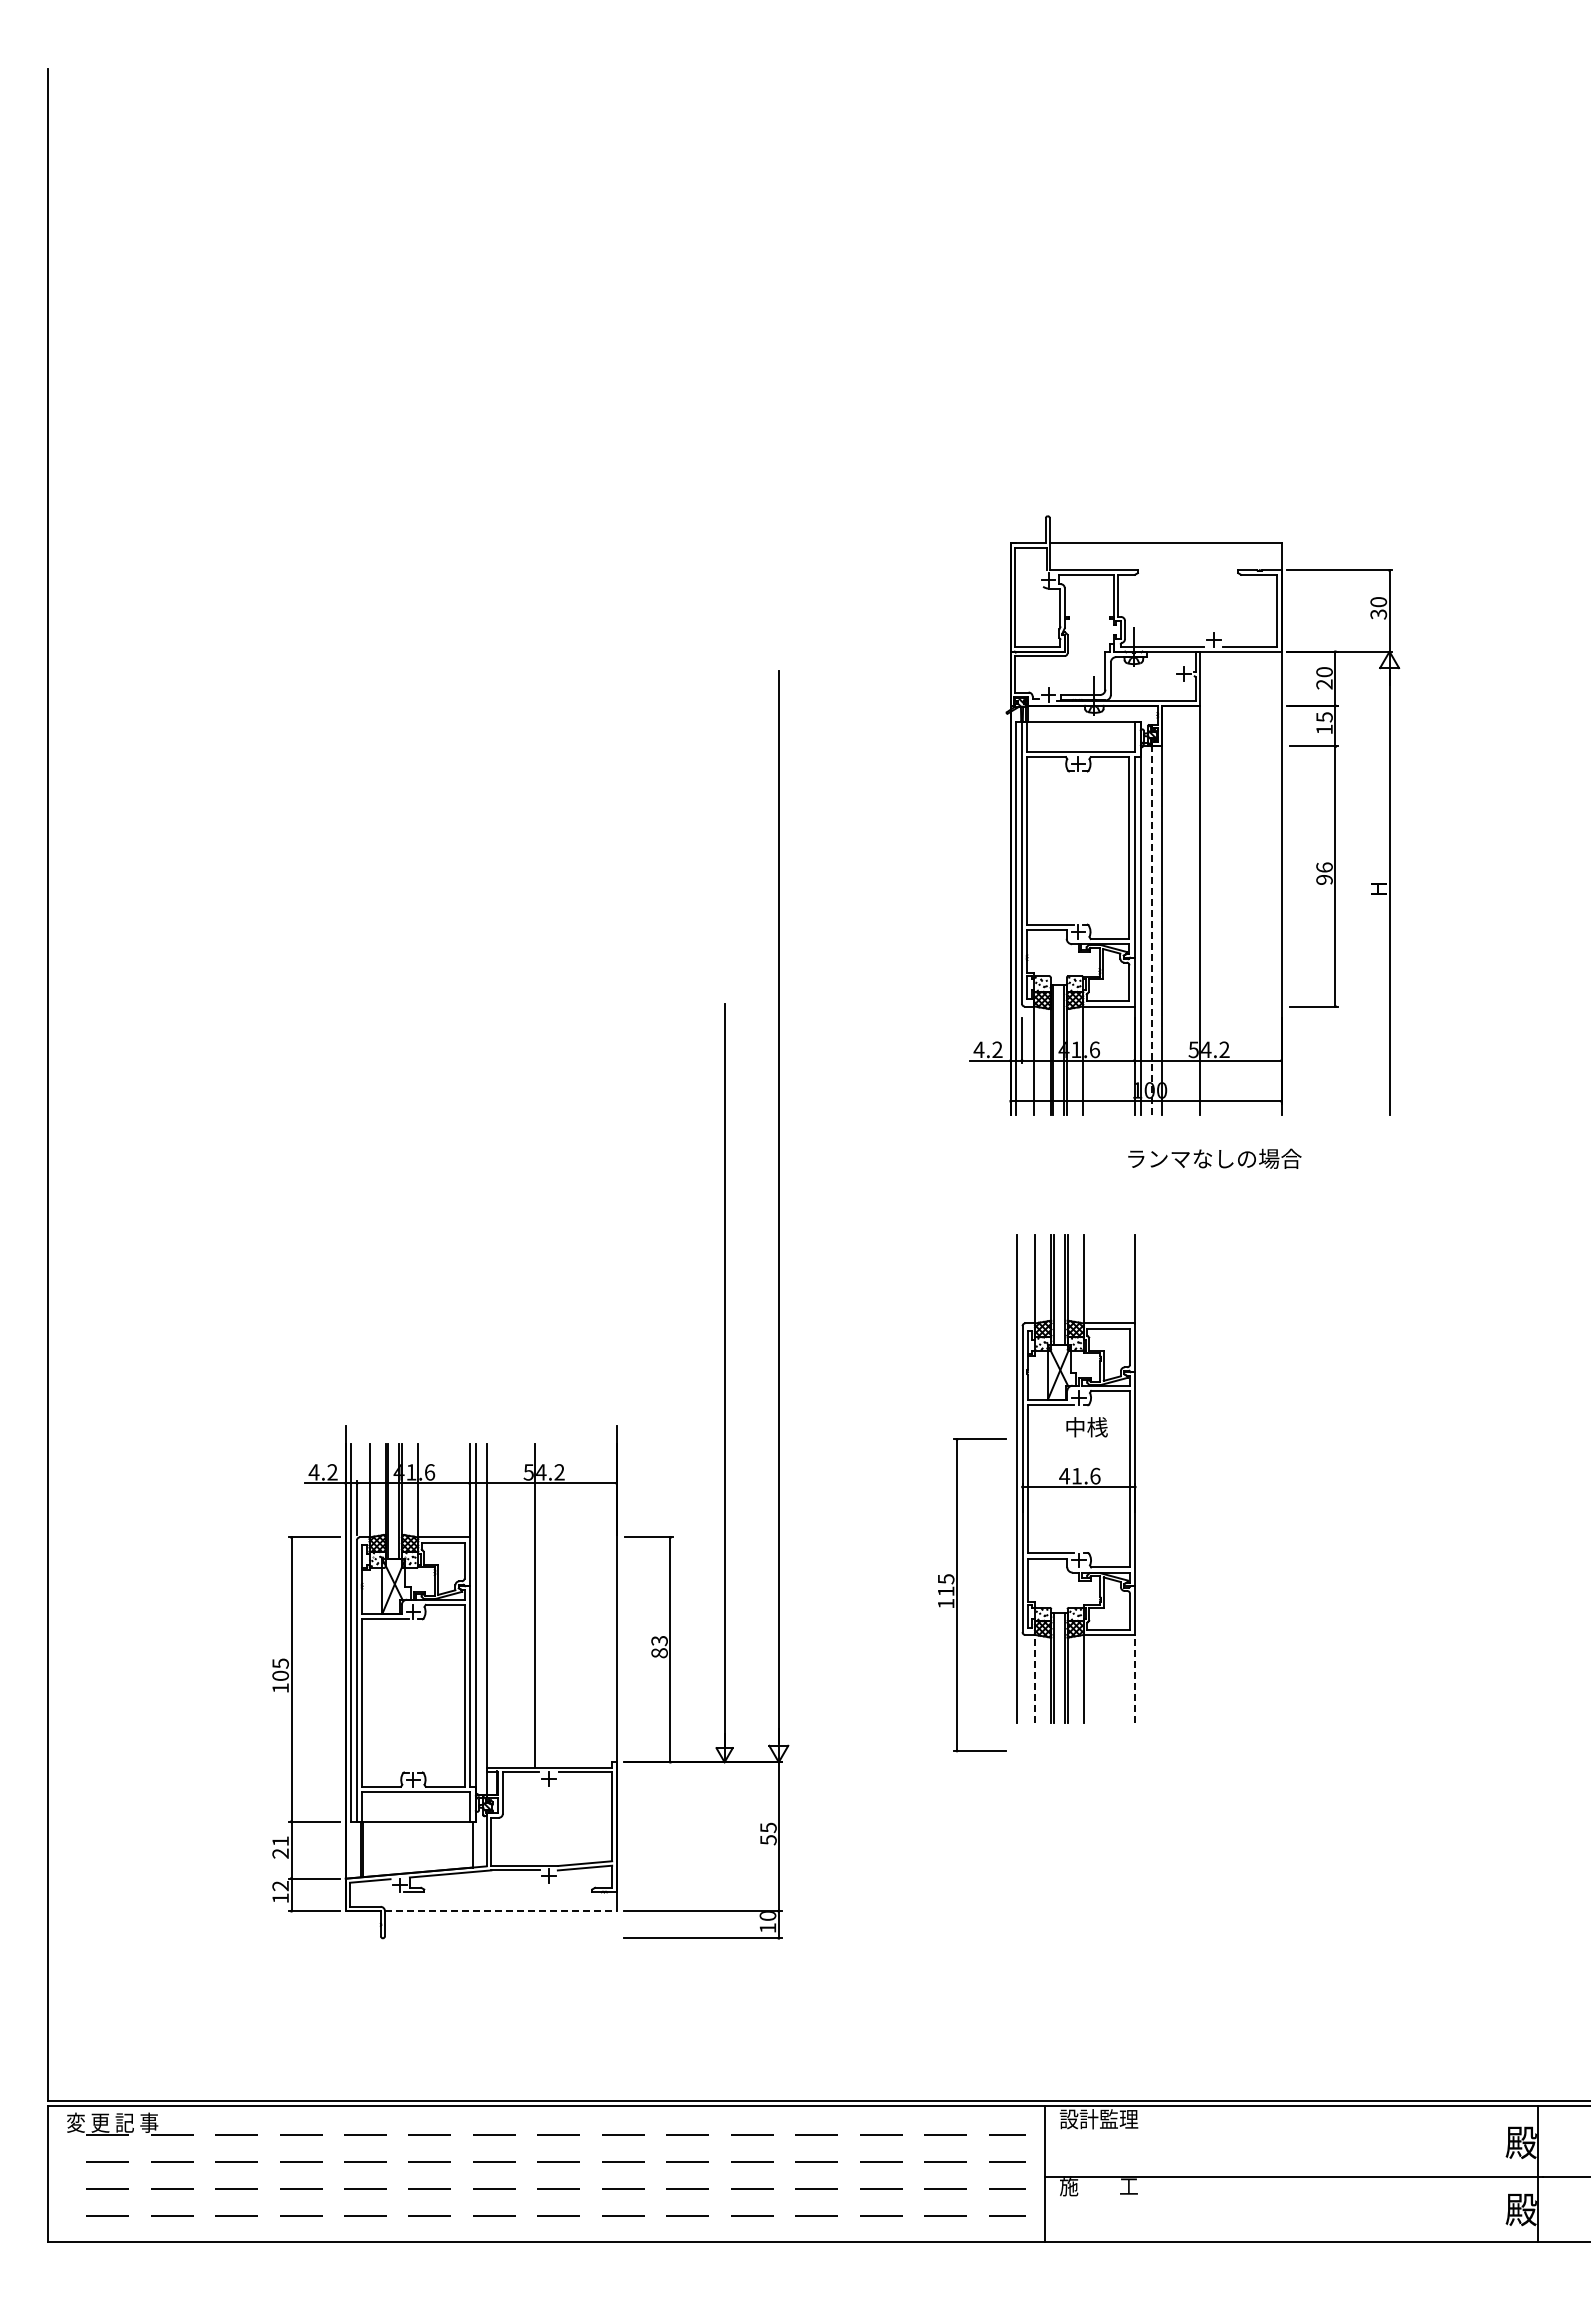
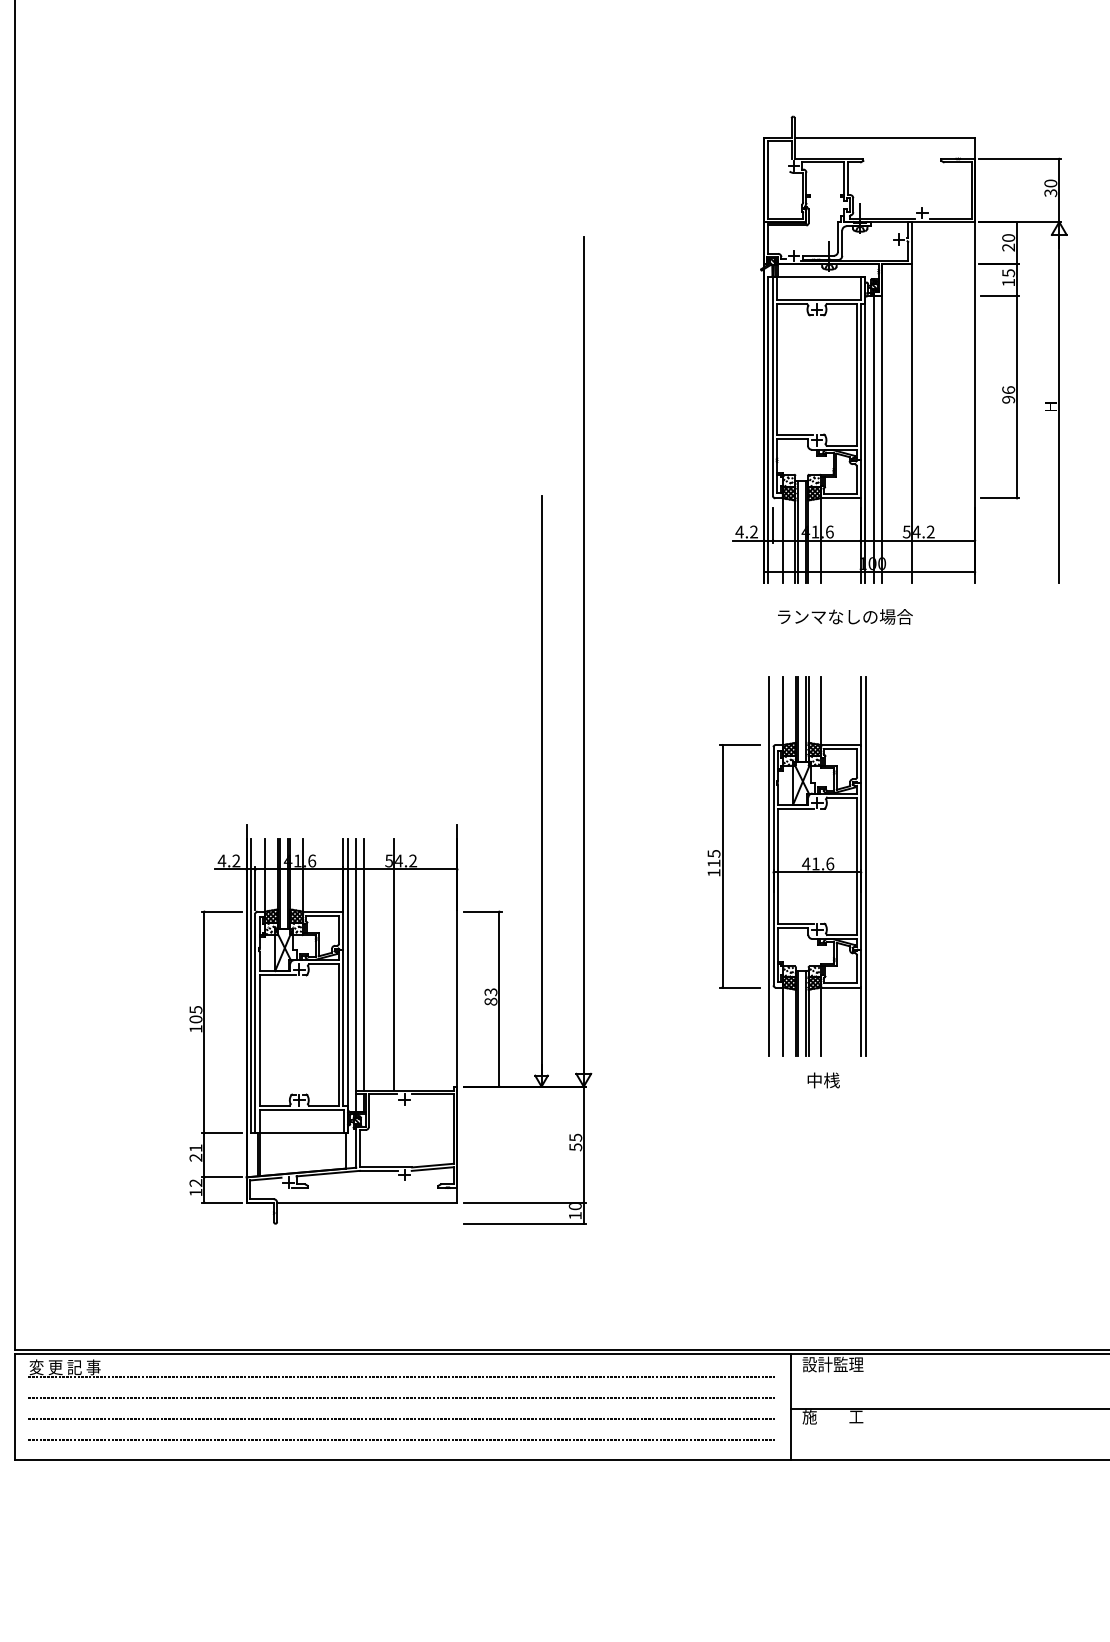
line: (1151, 930) -> (873, 439), dashed -> solid
text: (1214, 1158) -> (845, 616), moved
text: (1086, 1427) -> (823, 1080), moved
line: (1141, 1478) -> (866, 865), added
part: (957, 1595) -> (722, 866), moved
line: (497, 1605) -> (364, 964), added
line: (1035, 1678) -> (783, 1021), dashed -> solid
line: (1135, 1678) -> (861, 1021), dashed -> solid
line: (500, 1911) -> (367, 1202), dashed -> solid

